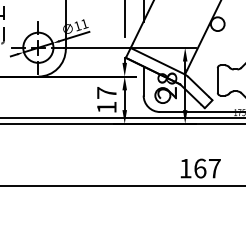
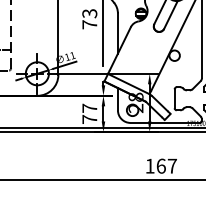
text: (106, 107) -> (89, 119), 17 -> 77

